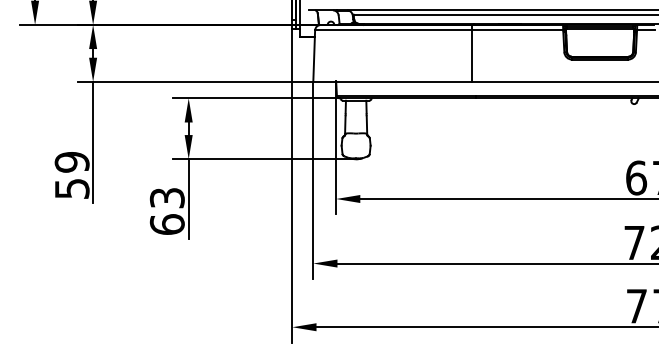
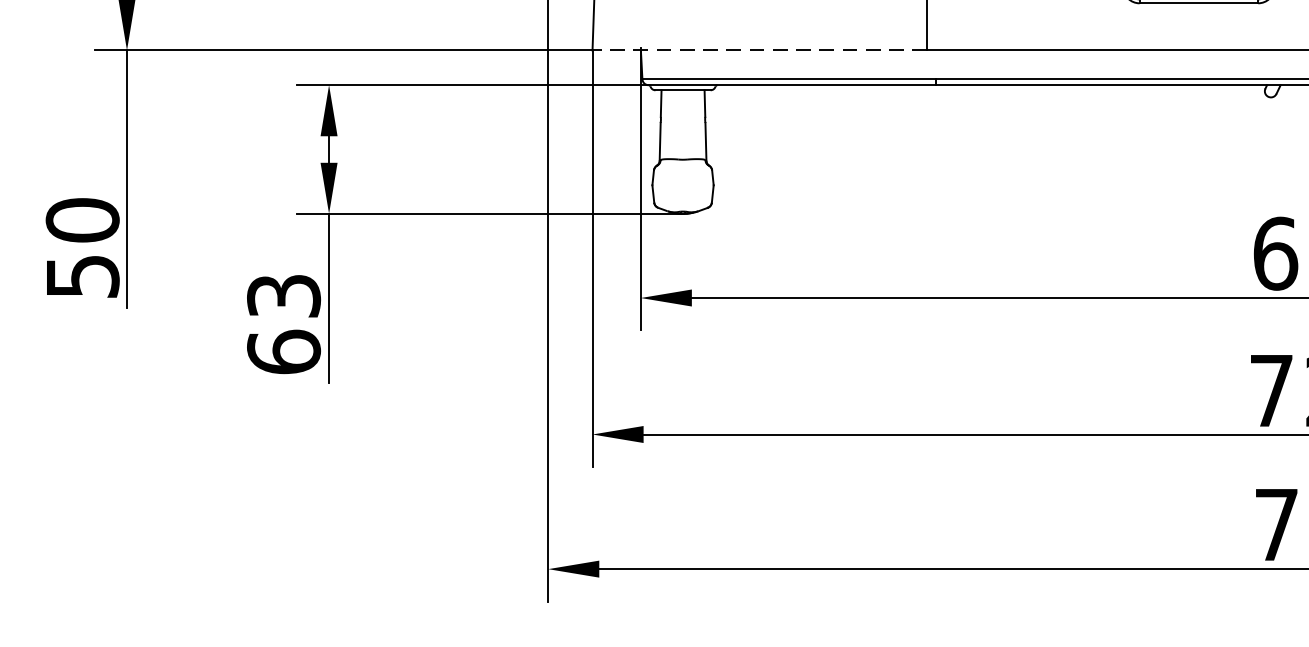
line: (391, 81) -> (757, 49), solid -> dashed
text: (71, 161) -> (81, 218), 59 -> 50

